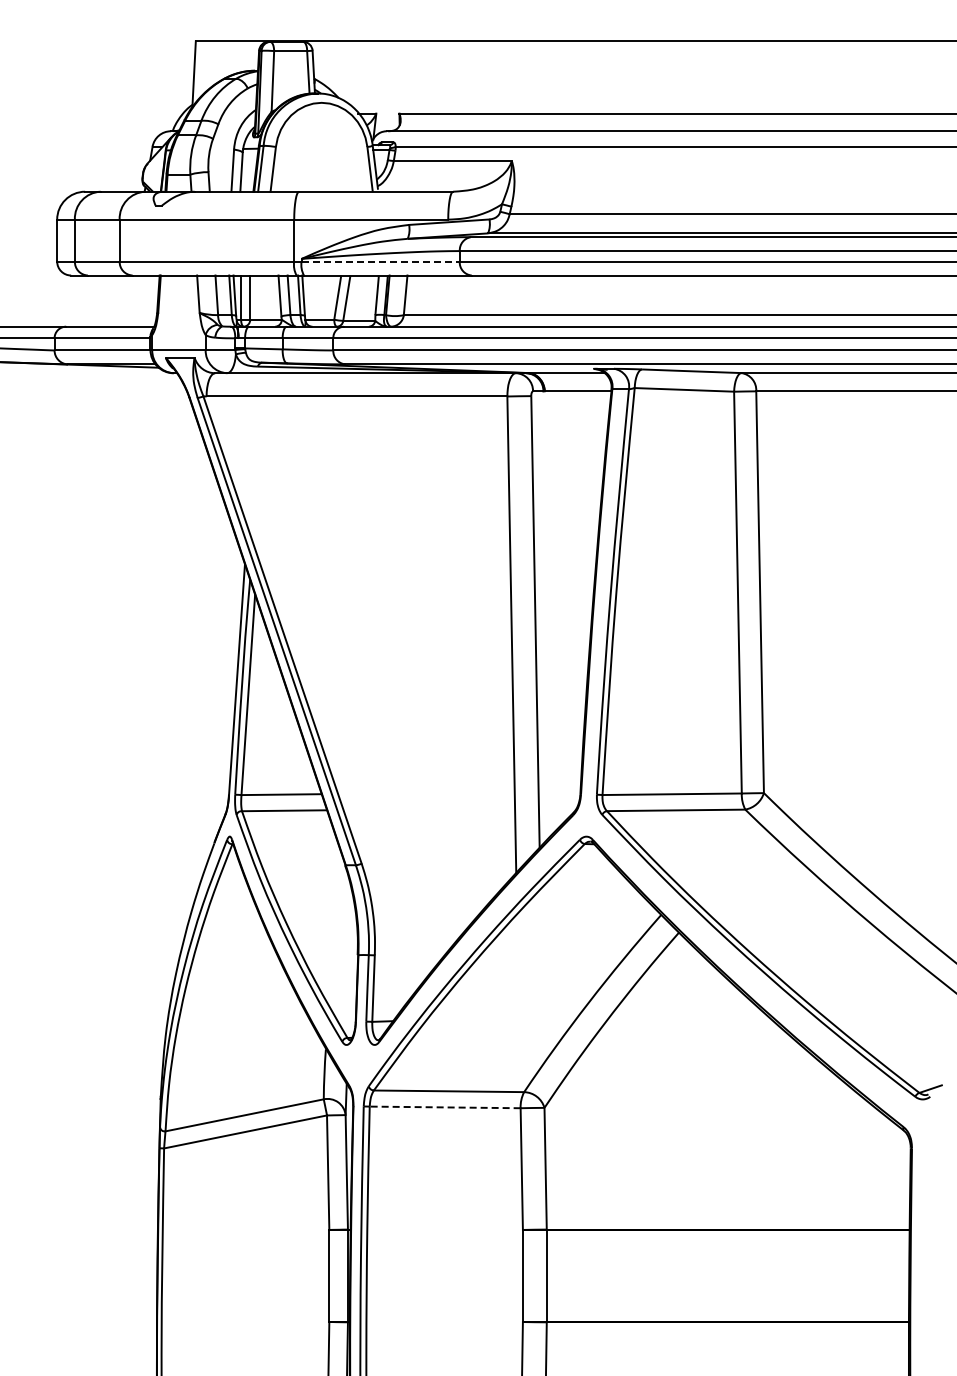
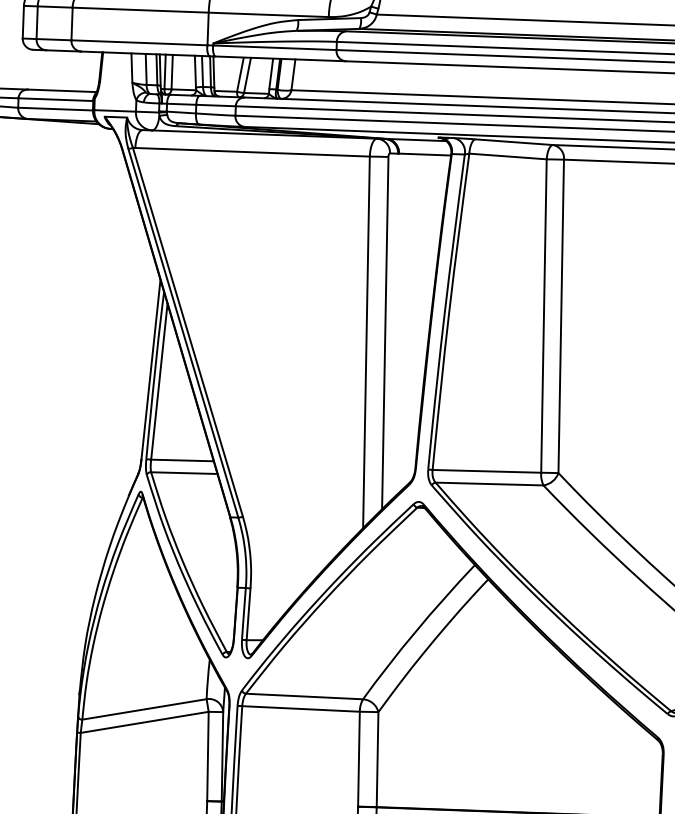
line: (381, 261) -> (275, 47), dashed -> solid
line: (444, 1107) -> (300, 709), dashed -> solid

